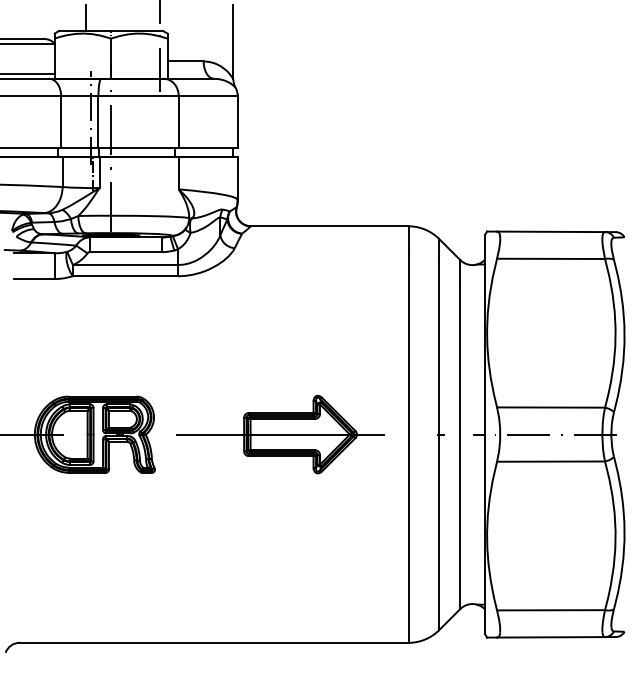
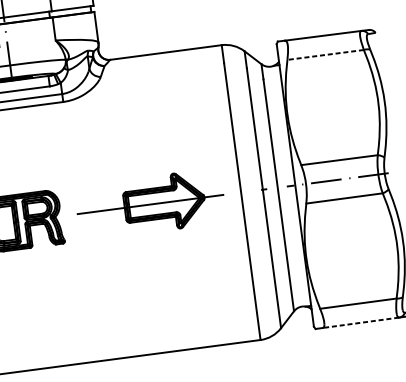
line: (551, 258) -> (325, 54), solid -> dashed
line: (551, 637) -> (361, 322), solid -> dashed

